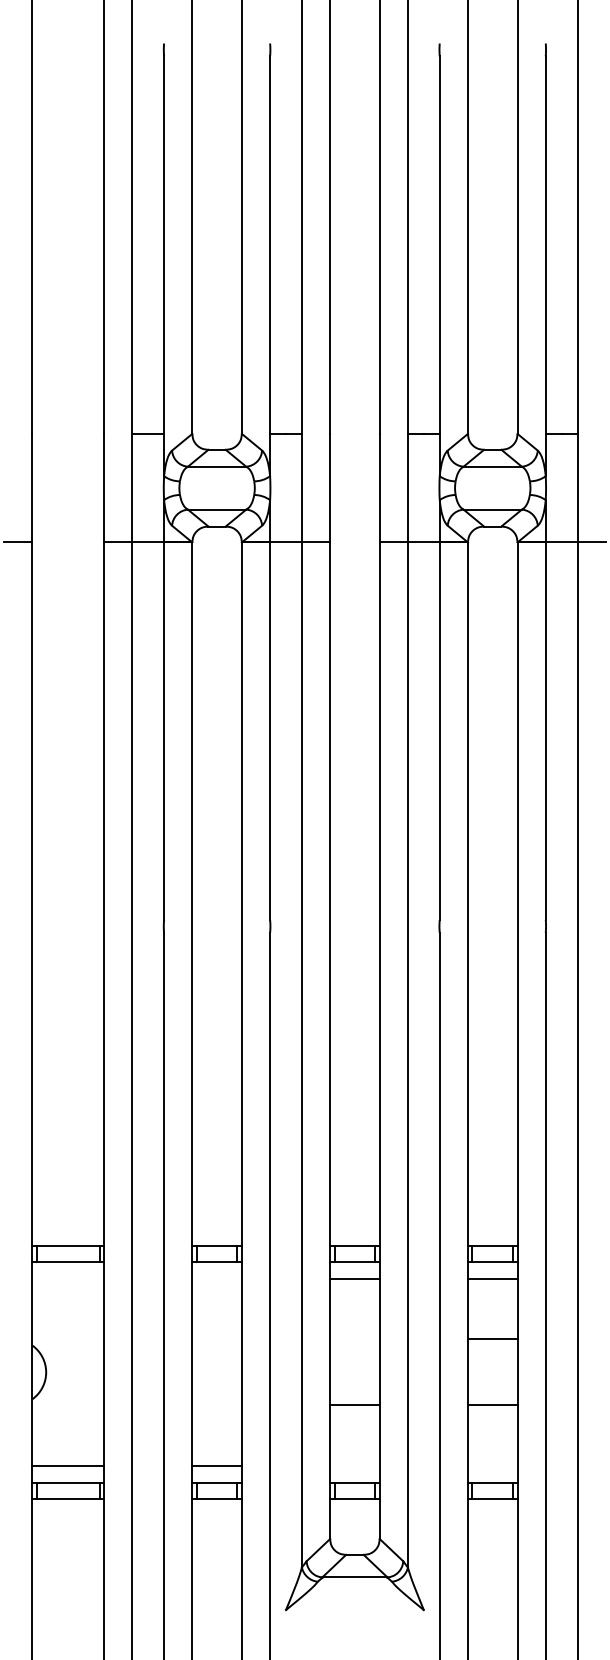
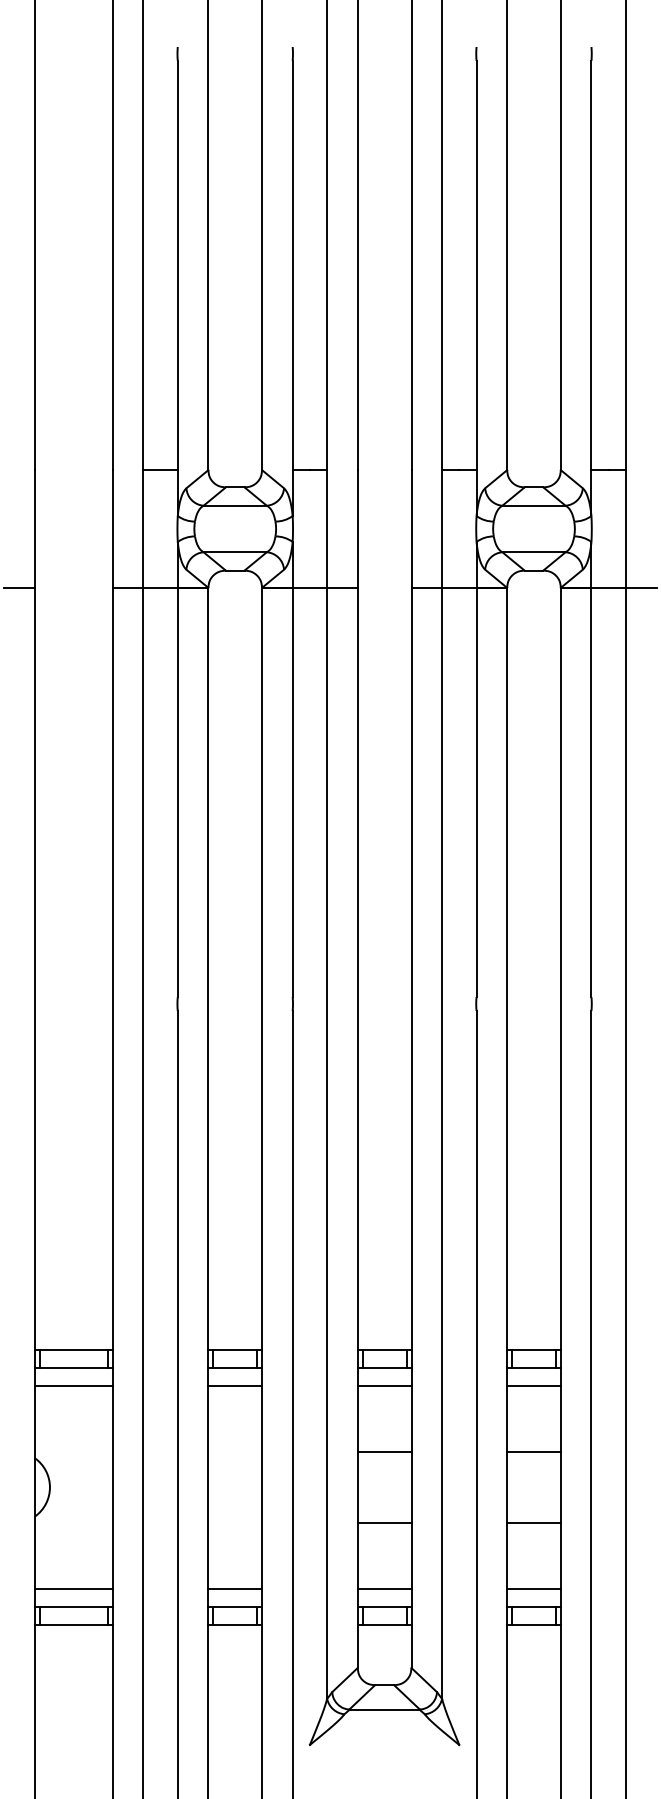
line: (67, 1278) -> (73, 1385), added
line: (217, 1278) -> (235, 1385), added
line: (354, 1339) -> (384, 1451), added
line: (354, 1466) -> (384, 1589), added
line: (492, 1466) -> (533, 1589), added

